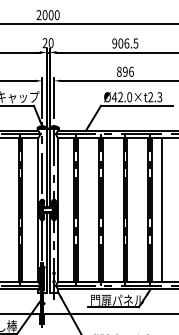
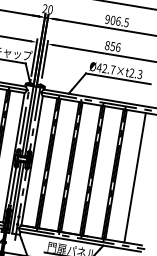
text: (124, 71) -> (112, 46), 896 -> 856
text: (129, 97) -> (112, 70), Ø42.0×t2.3 -> Ø42.7×t2.3
line: (161, 209) -> (134, 177), moved

